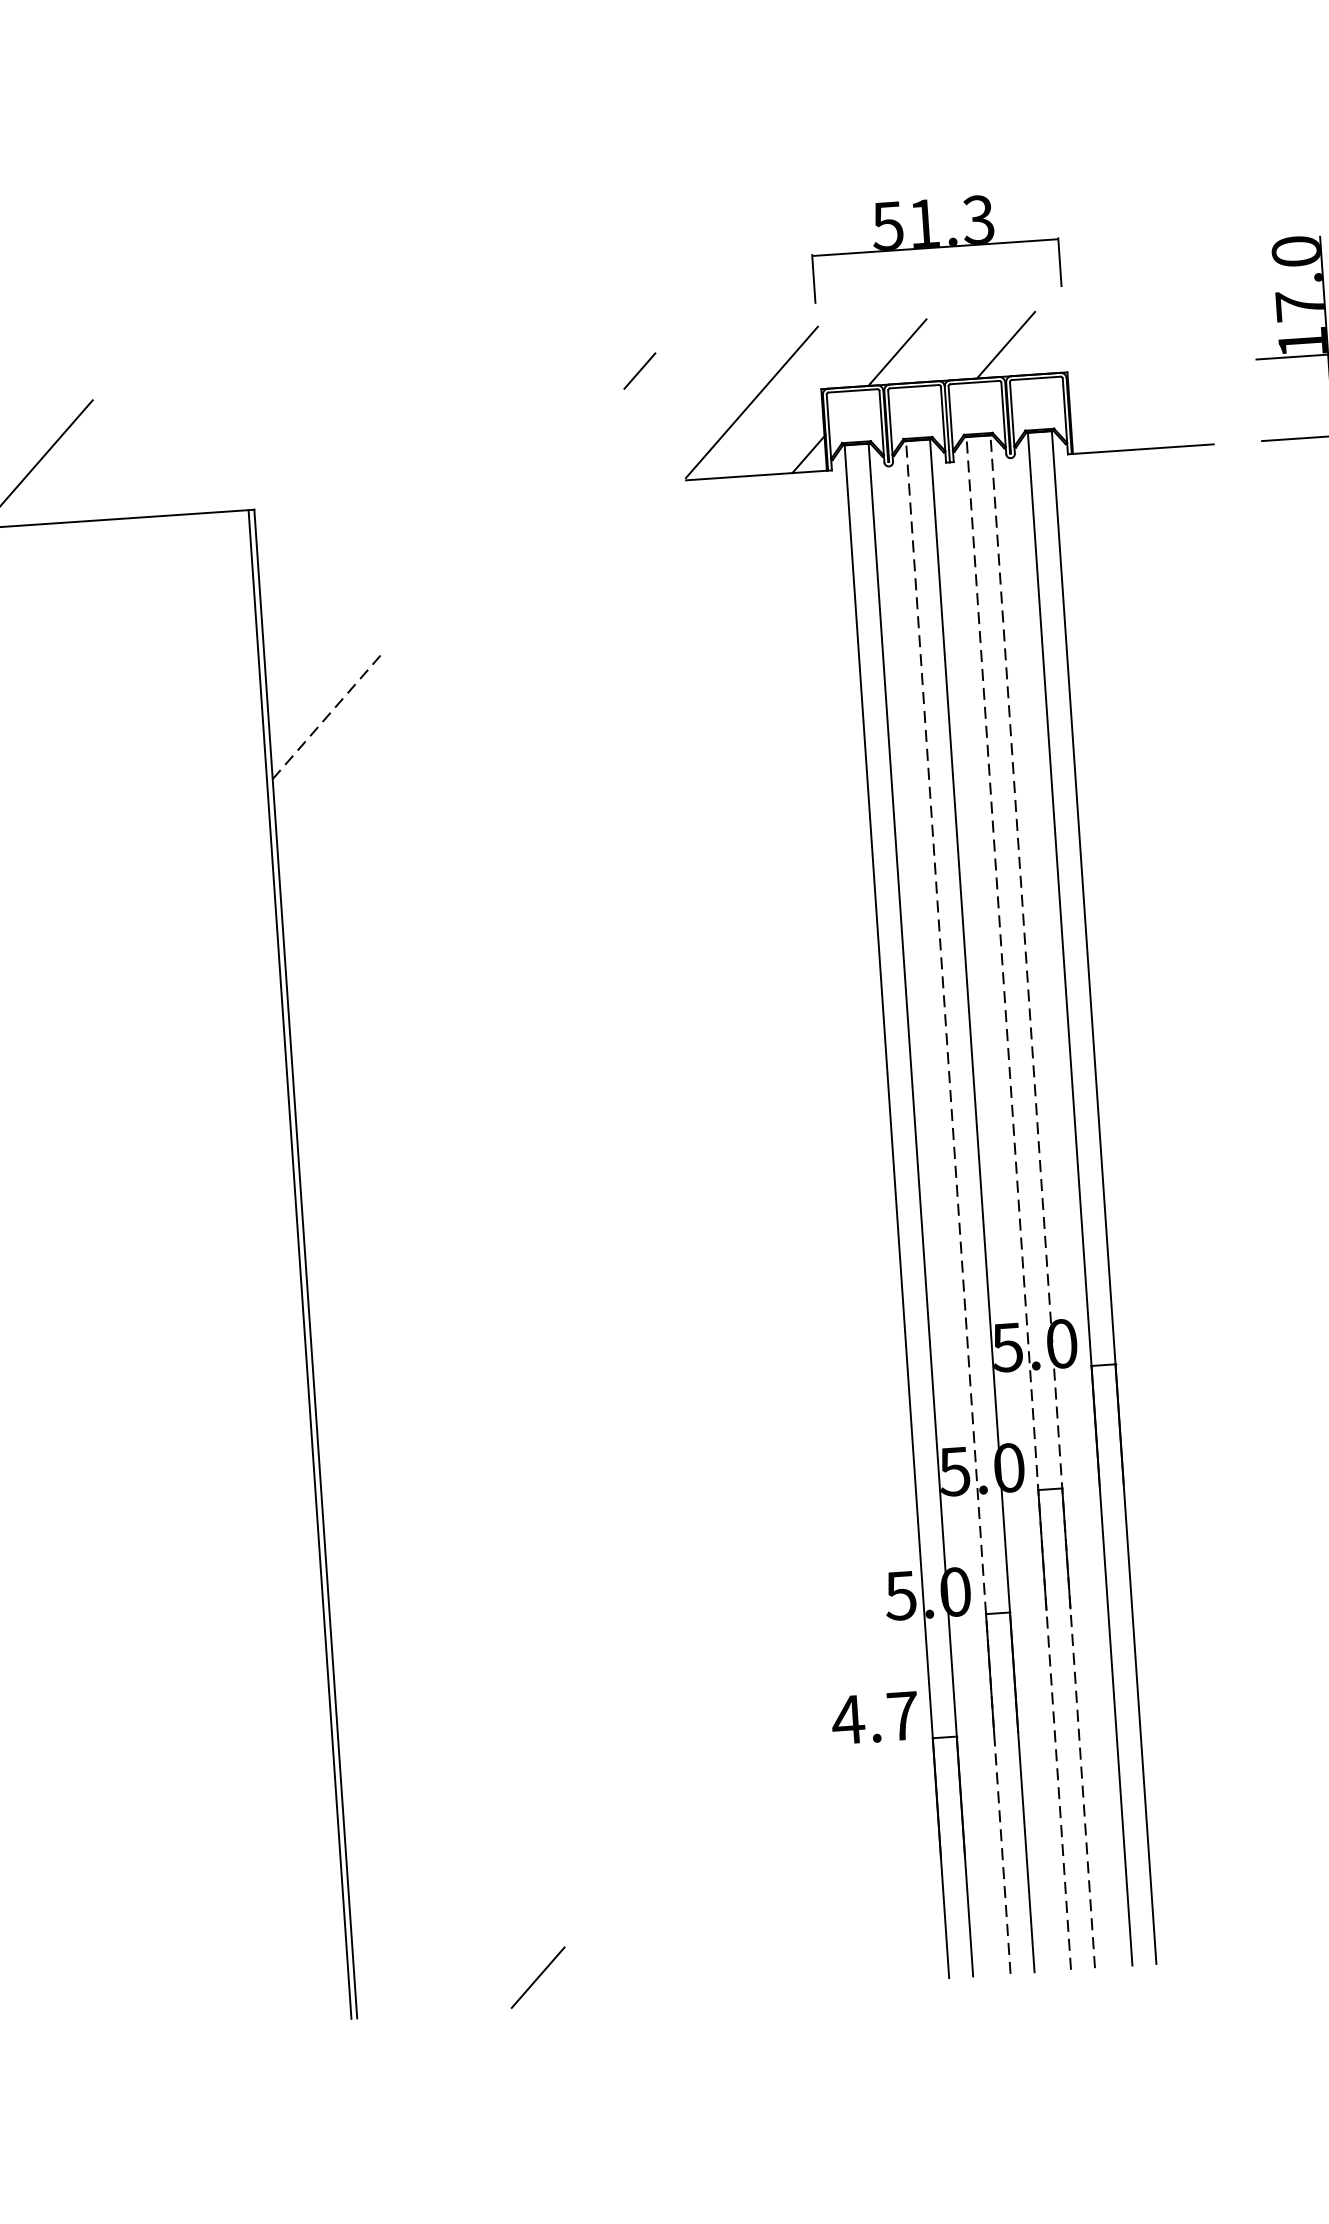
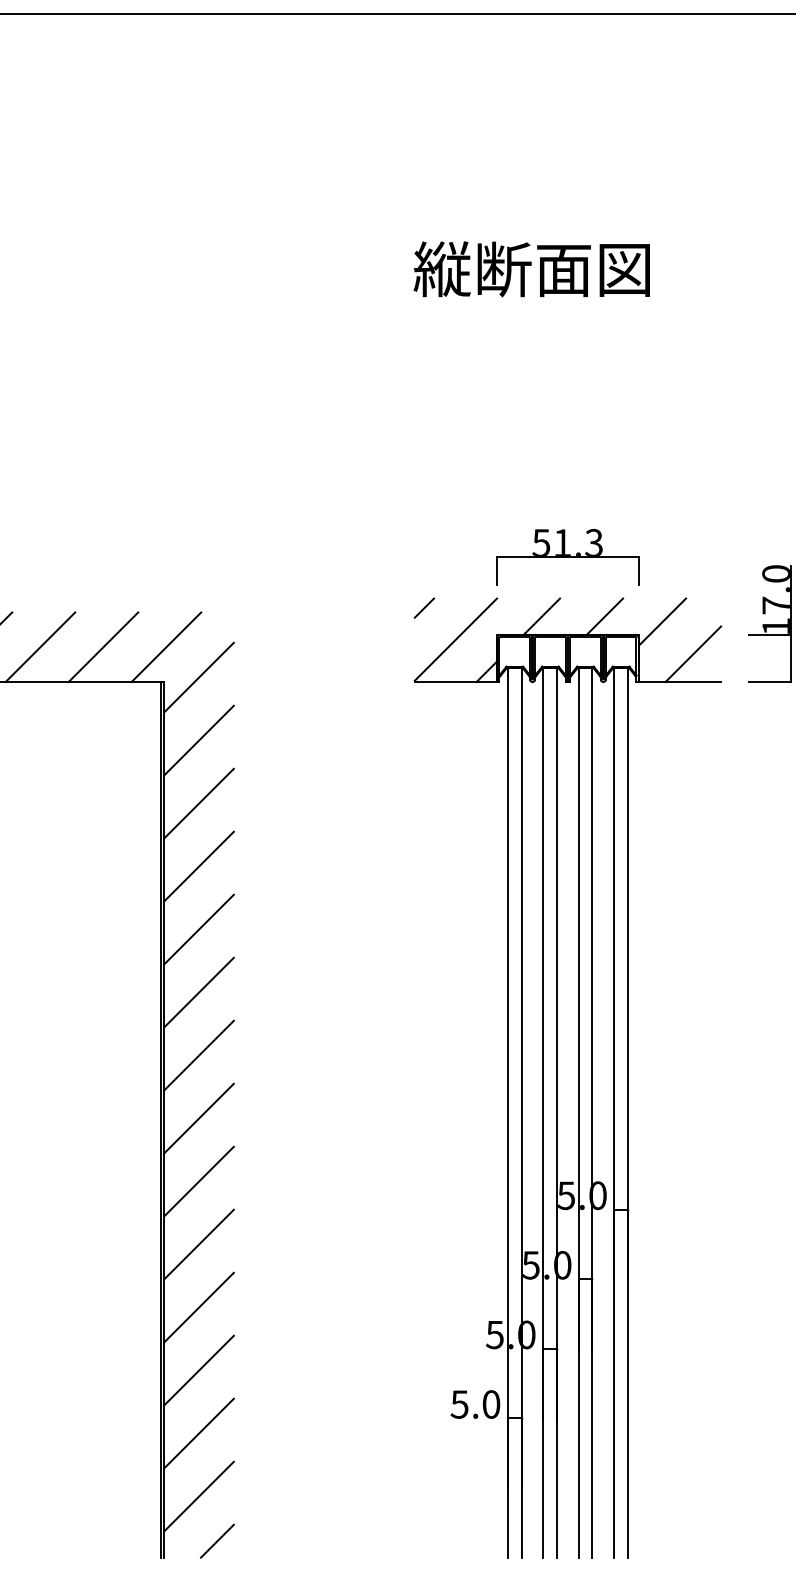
line: (1105, 346) -> (662, 621), added
line: (639, 369) -> (424, 607), moved
line: (1162, 400) -> (693, 654), added
line: (254, 449) -> (166, 647), added
line: (145, 457) -> (103, 647), added
line: (312, 497) -> (198, 677), added
line: (320, 606) -> (198, 740), added
line: (329, 714) -> (199, 803), dashed -> solid
line: (335, 823) -> (198, 866), added
line: (342, 932) -> (198, 929), added
line: (349, 1040) -> (198, 992), added
line: (357, 1149) -> (198, 1055), added
line: (1042, 1201) -> (592, 1112), dashed -> solid
line: (1018, 1202) -> (578, 1112), dashed -> solid
line: (958, 1206) -> (543, 1112), dashed -> solid
line: (364, 1257) -> (198, 1118), added
line: (372, 1366) -> (198, 1181), added
line: (379, 1474) -> (198, 1244), added
line: (386, 1583) -> (198, 1307), added
line: (394, 1691) -> (198, 1370), added
text: (875, 1717) -> (475, 1404), 4.7 -> 5.0
line: (401, 1800) -> (198, 1433), added
line: (409, 1909) -> (198, 1496), added
line: (536, 1976) -> (216, 1540), moved

